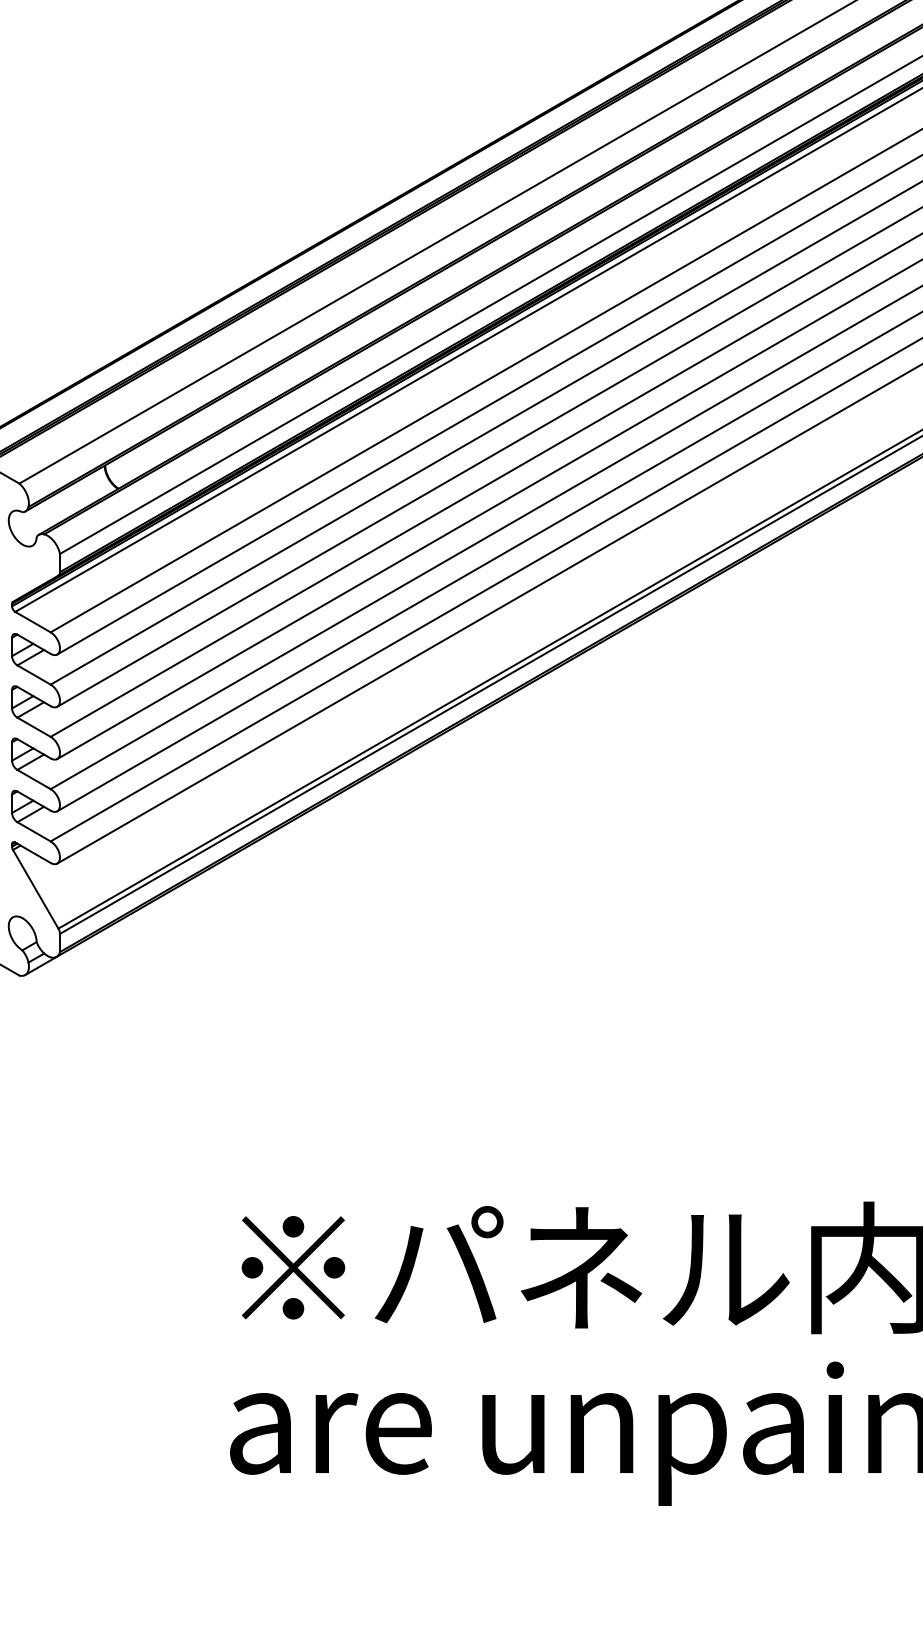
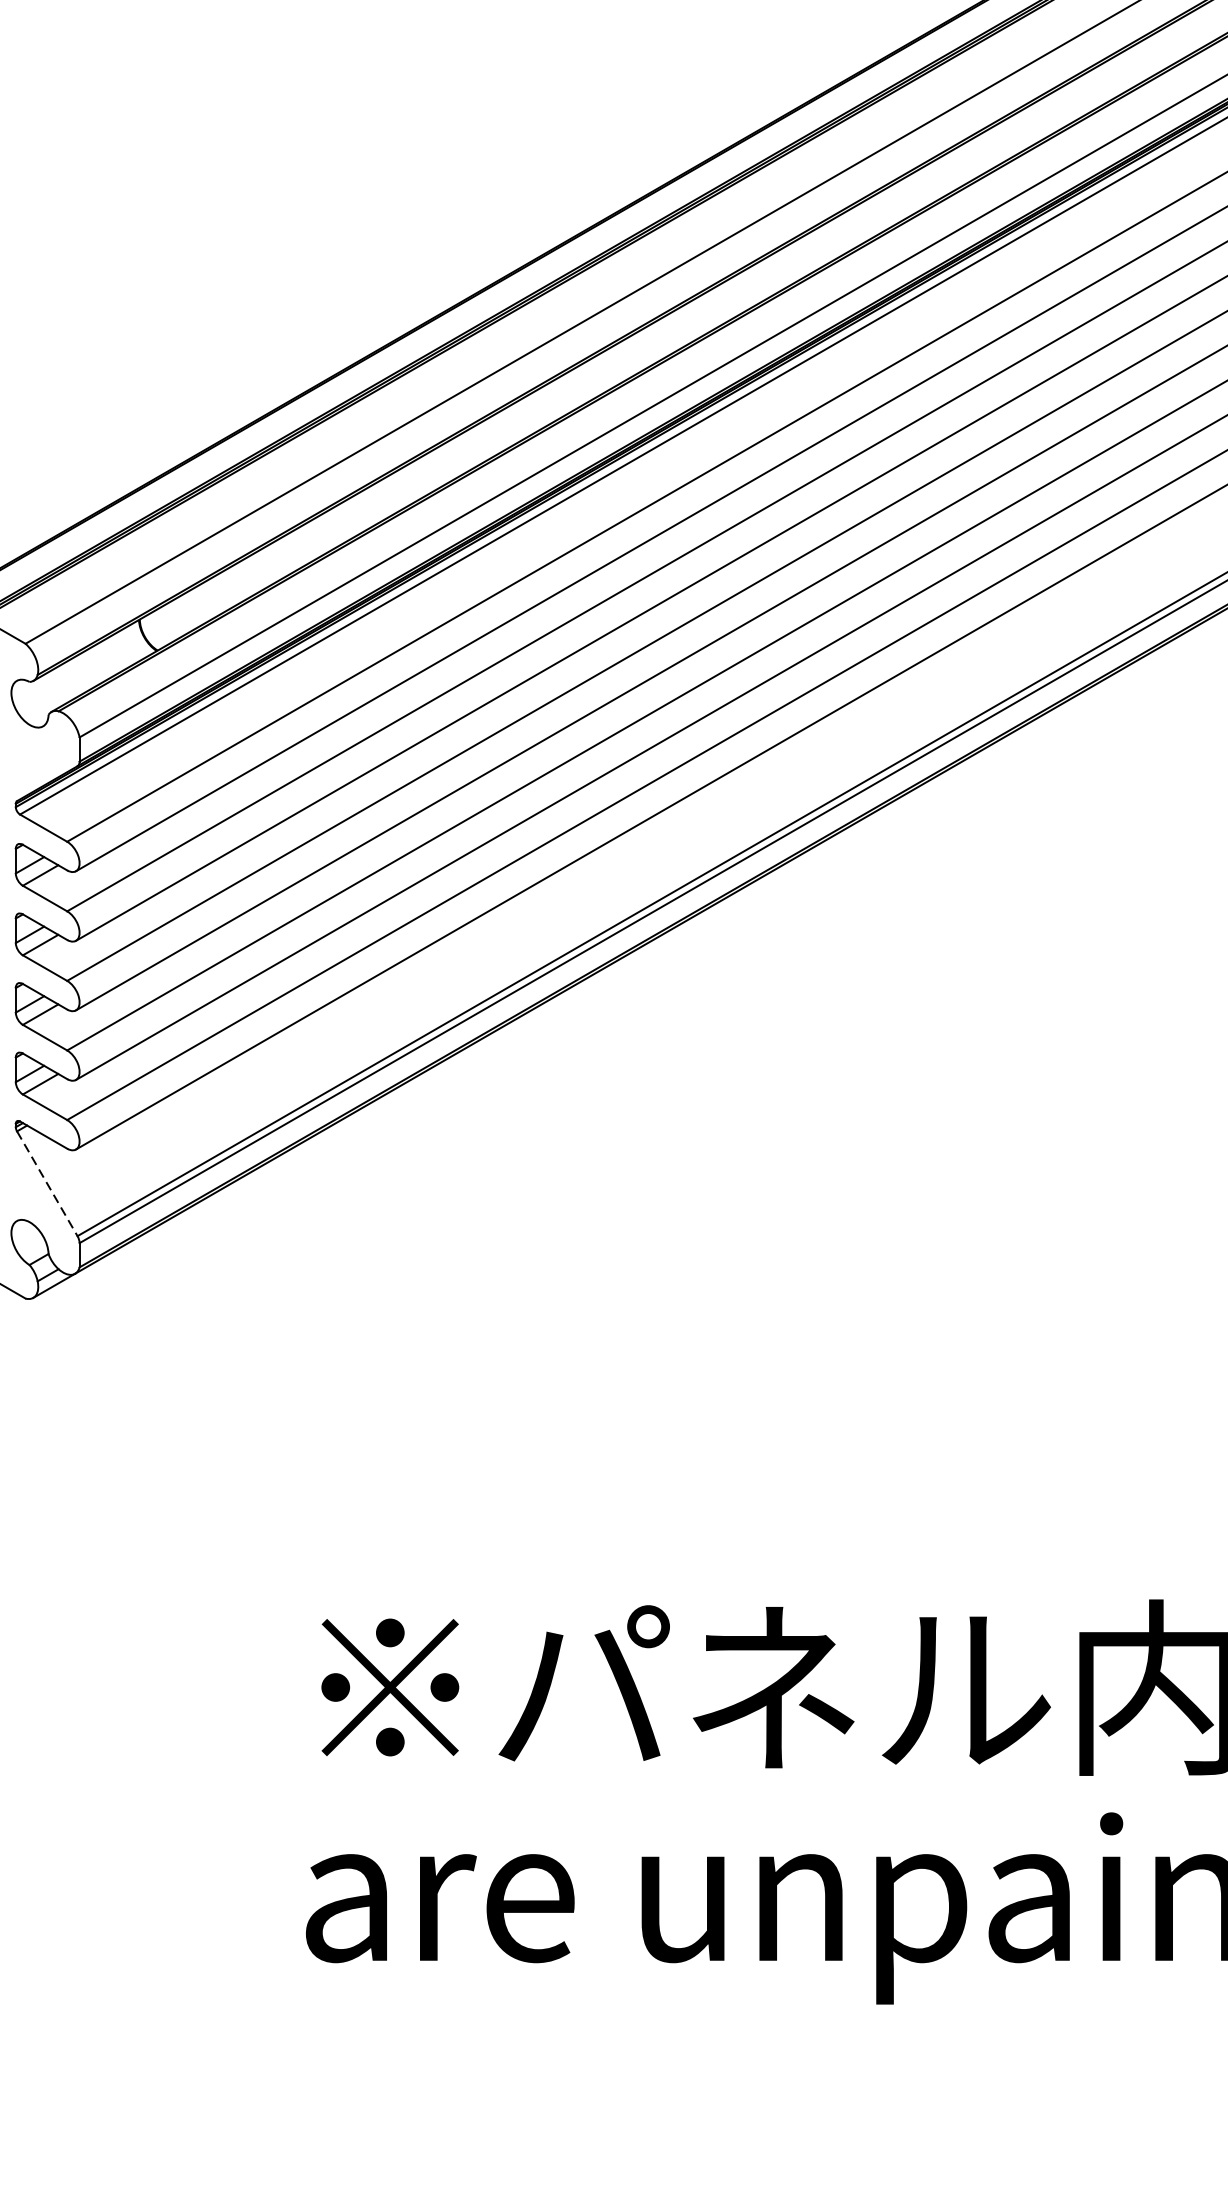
line: (35, 889) -> (46, 1184), solid -> dashed

